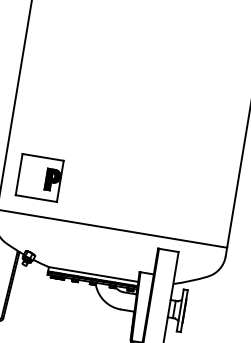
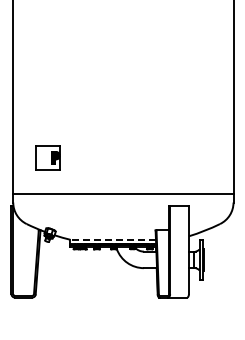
part: (39, 177) -> (47, 157), size x0.6
line: (94, 274) -> (113, 239), solid -> dashed

